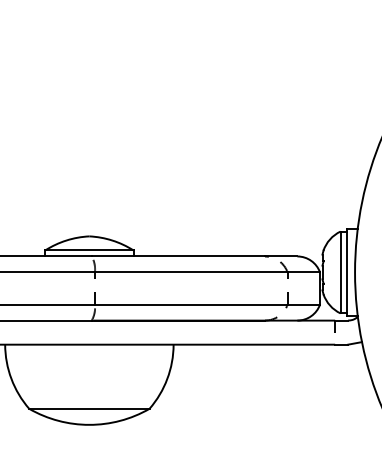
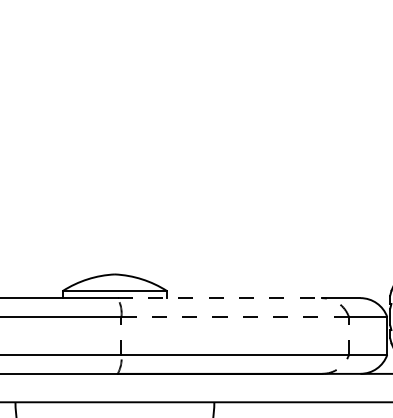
line: (178, 256) -> (220, 298), solid -> dashed
line: (191, 272) -> (235, 317), solid -> dashed

